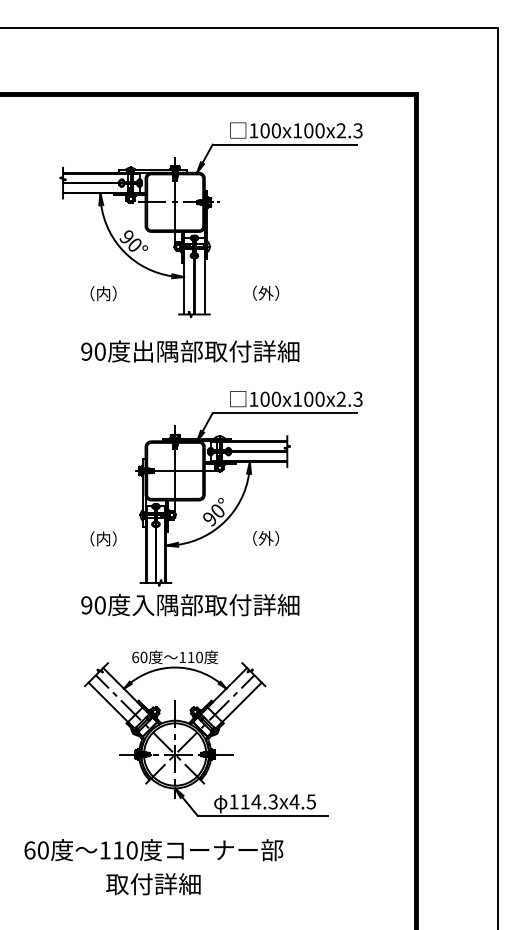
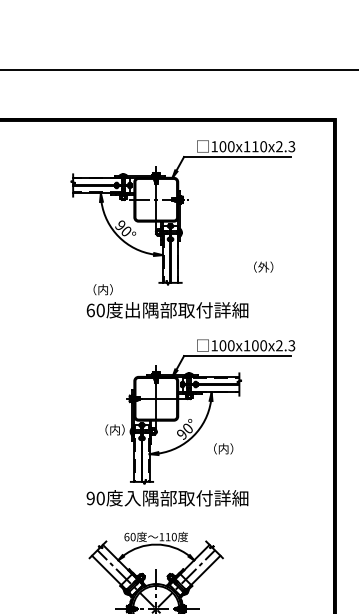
text: (308, 130) -> (255, 146), 100x100x2.3 -> 100x110x2.3
text: (266, 292) -> (263, 266), moved
text: (103, 293) -> (103, 289), moved
text: (86, 351) -> (90, 310), 90 -> 60
text: (103, 538) -> (114, 429), moved
text: (265, 538) -> (223, 448), （外） -> （内）

